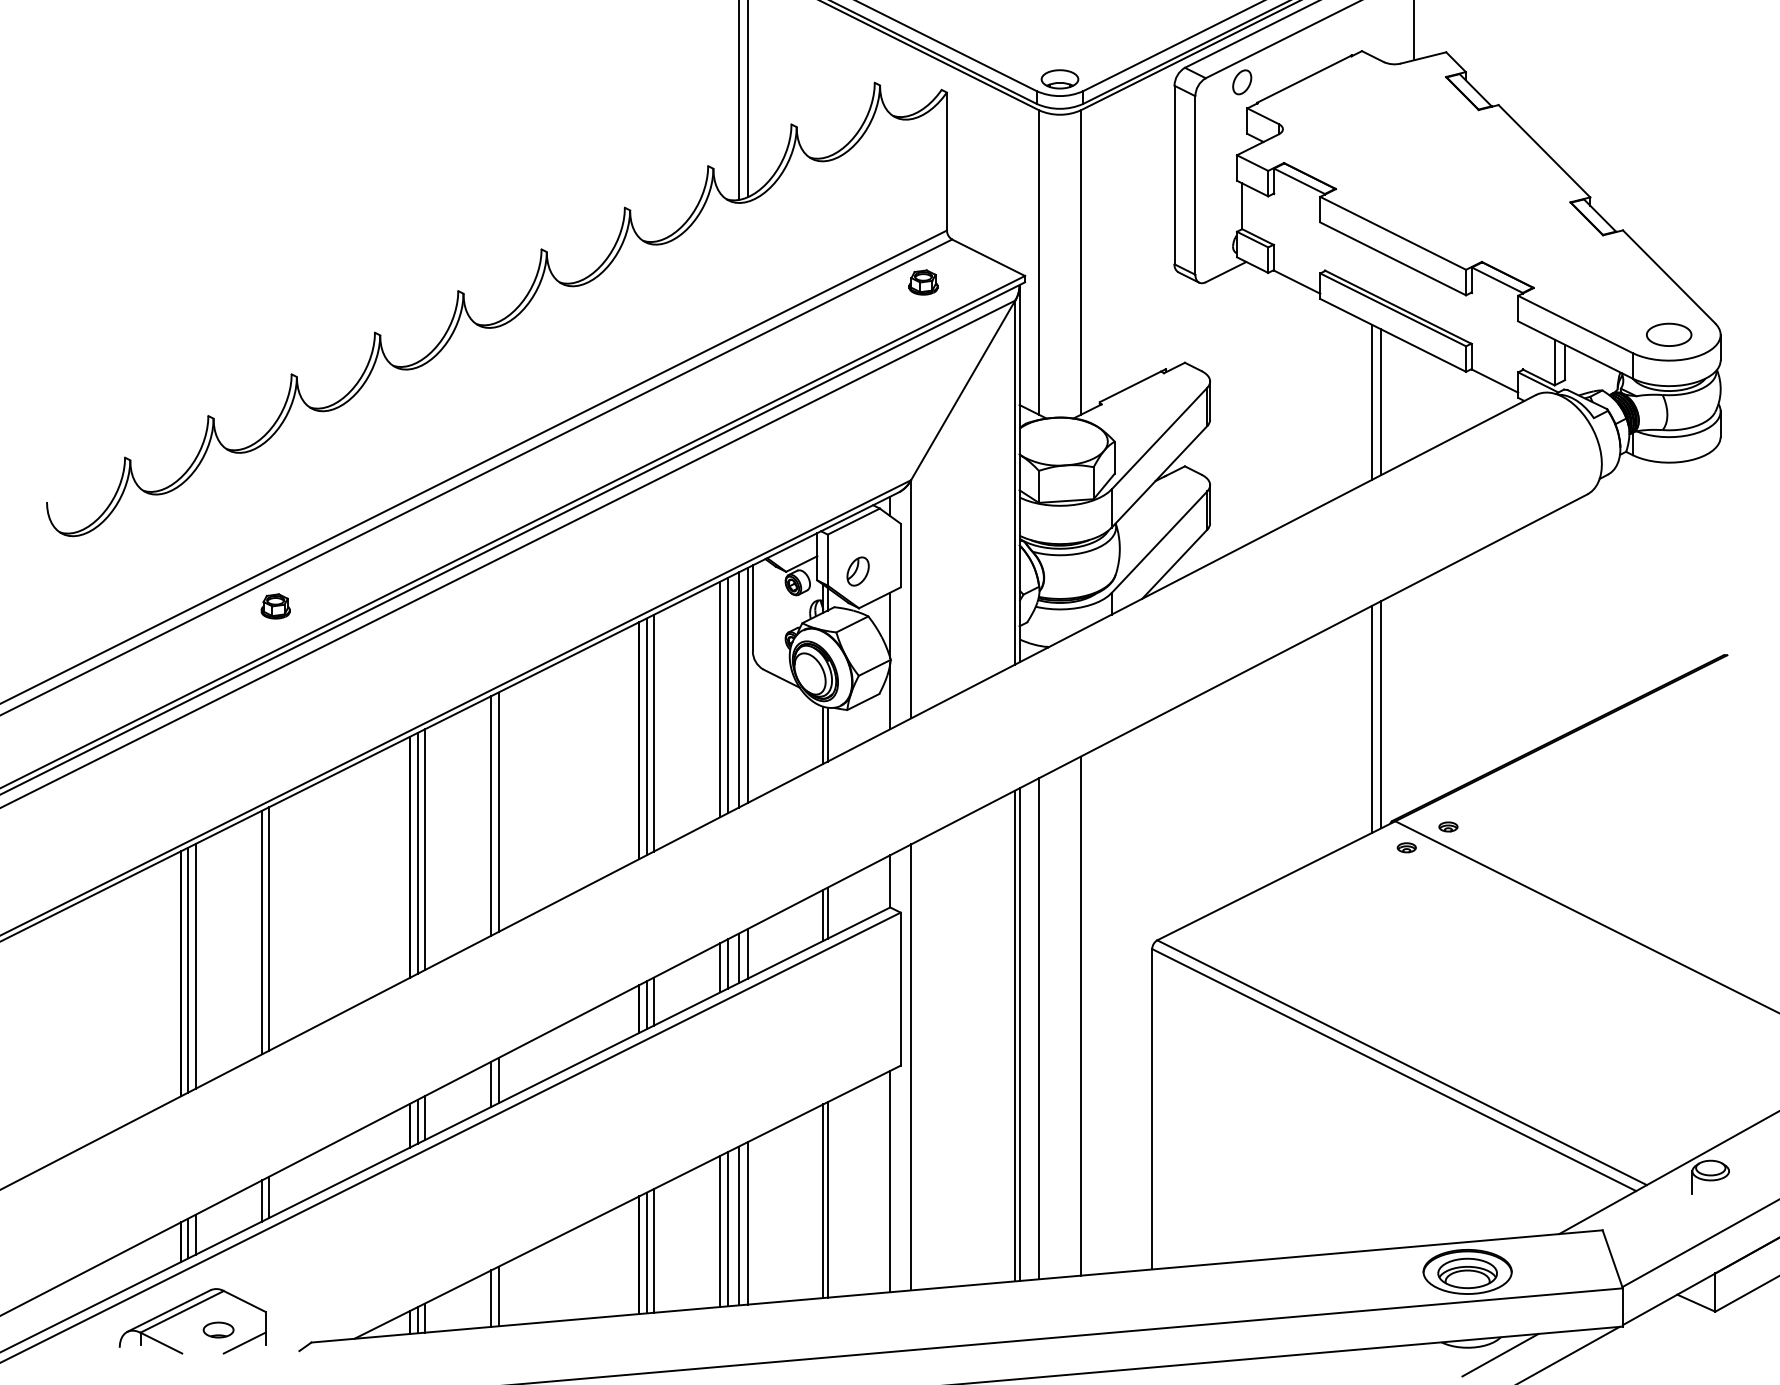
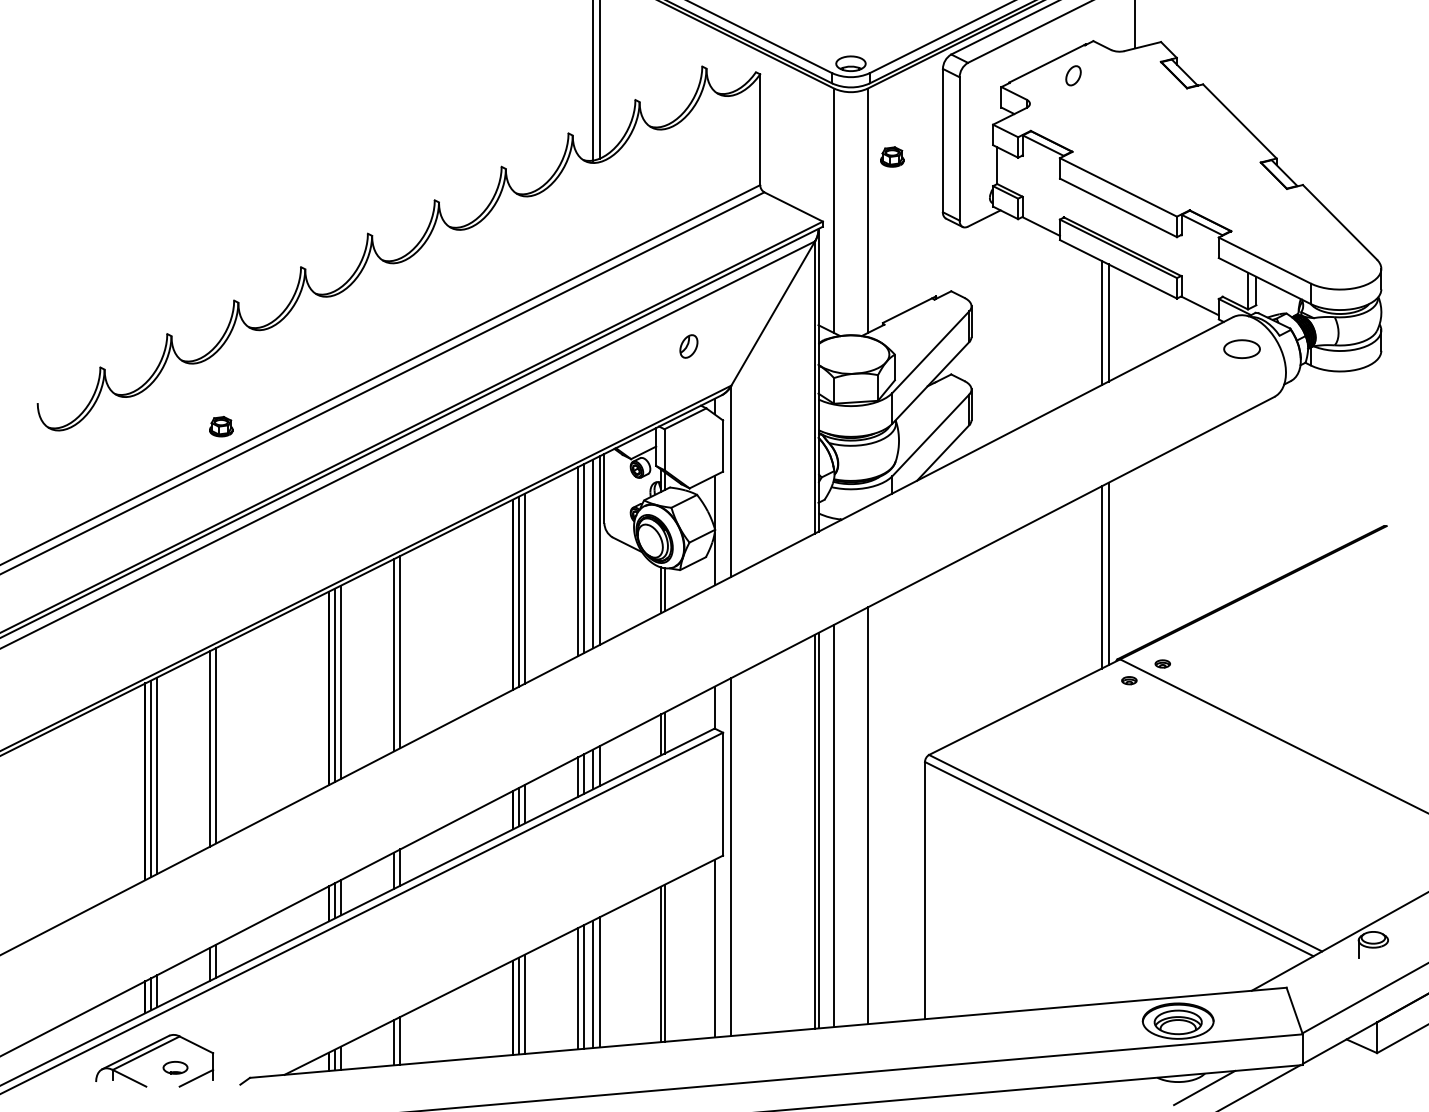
part: (1242, 82) -> (1073, 75), moved
part: (923, 282) -> (892, 157), moved
part: (1669, 334) -> (1242, 348), moved
part: (857, 571) -> (688, 346), moved
part: (275, 606) -> (221, 426), moved

